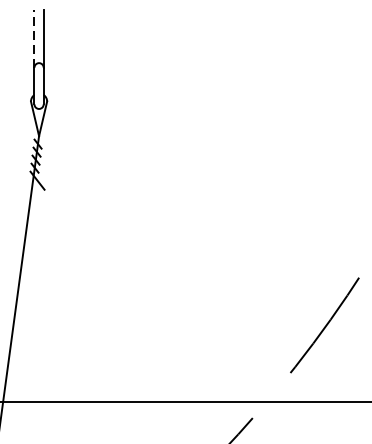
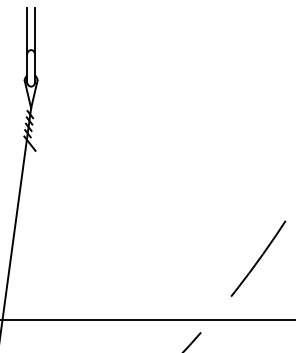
line: (34, 38) -> (27, 30), dashed -> solid

